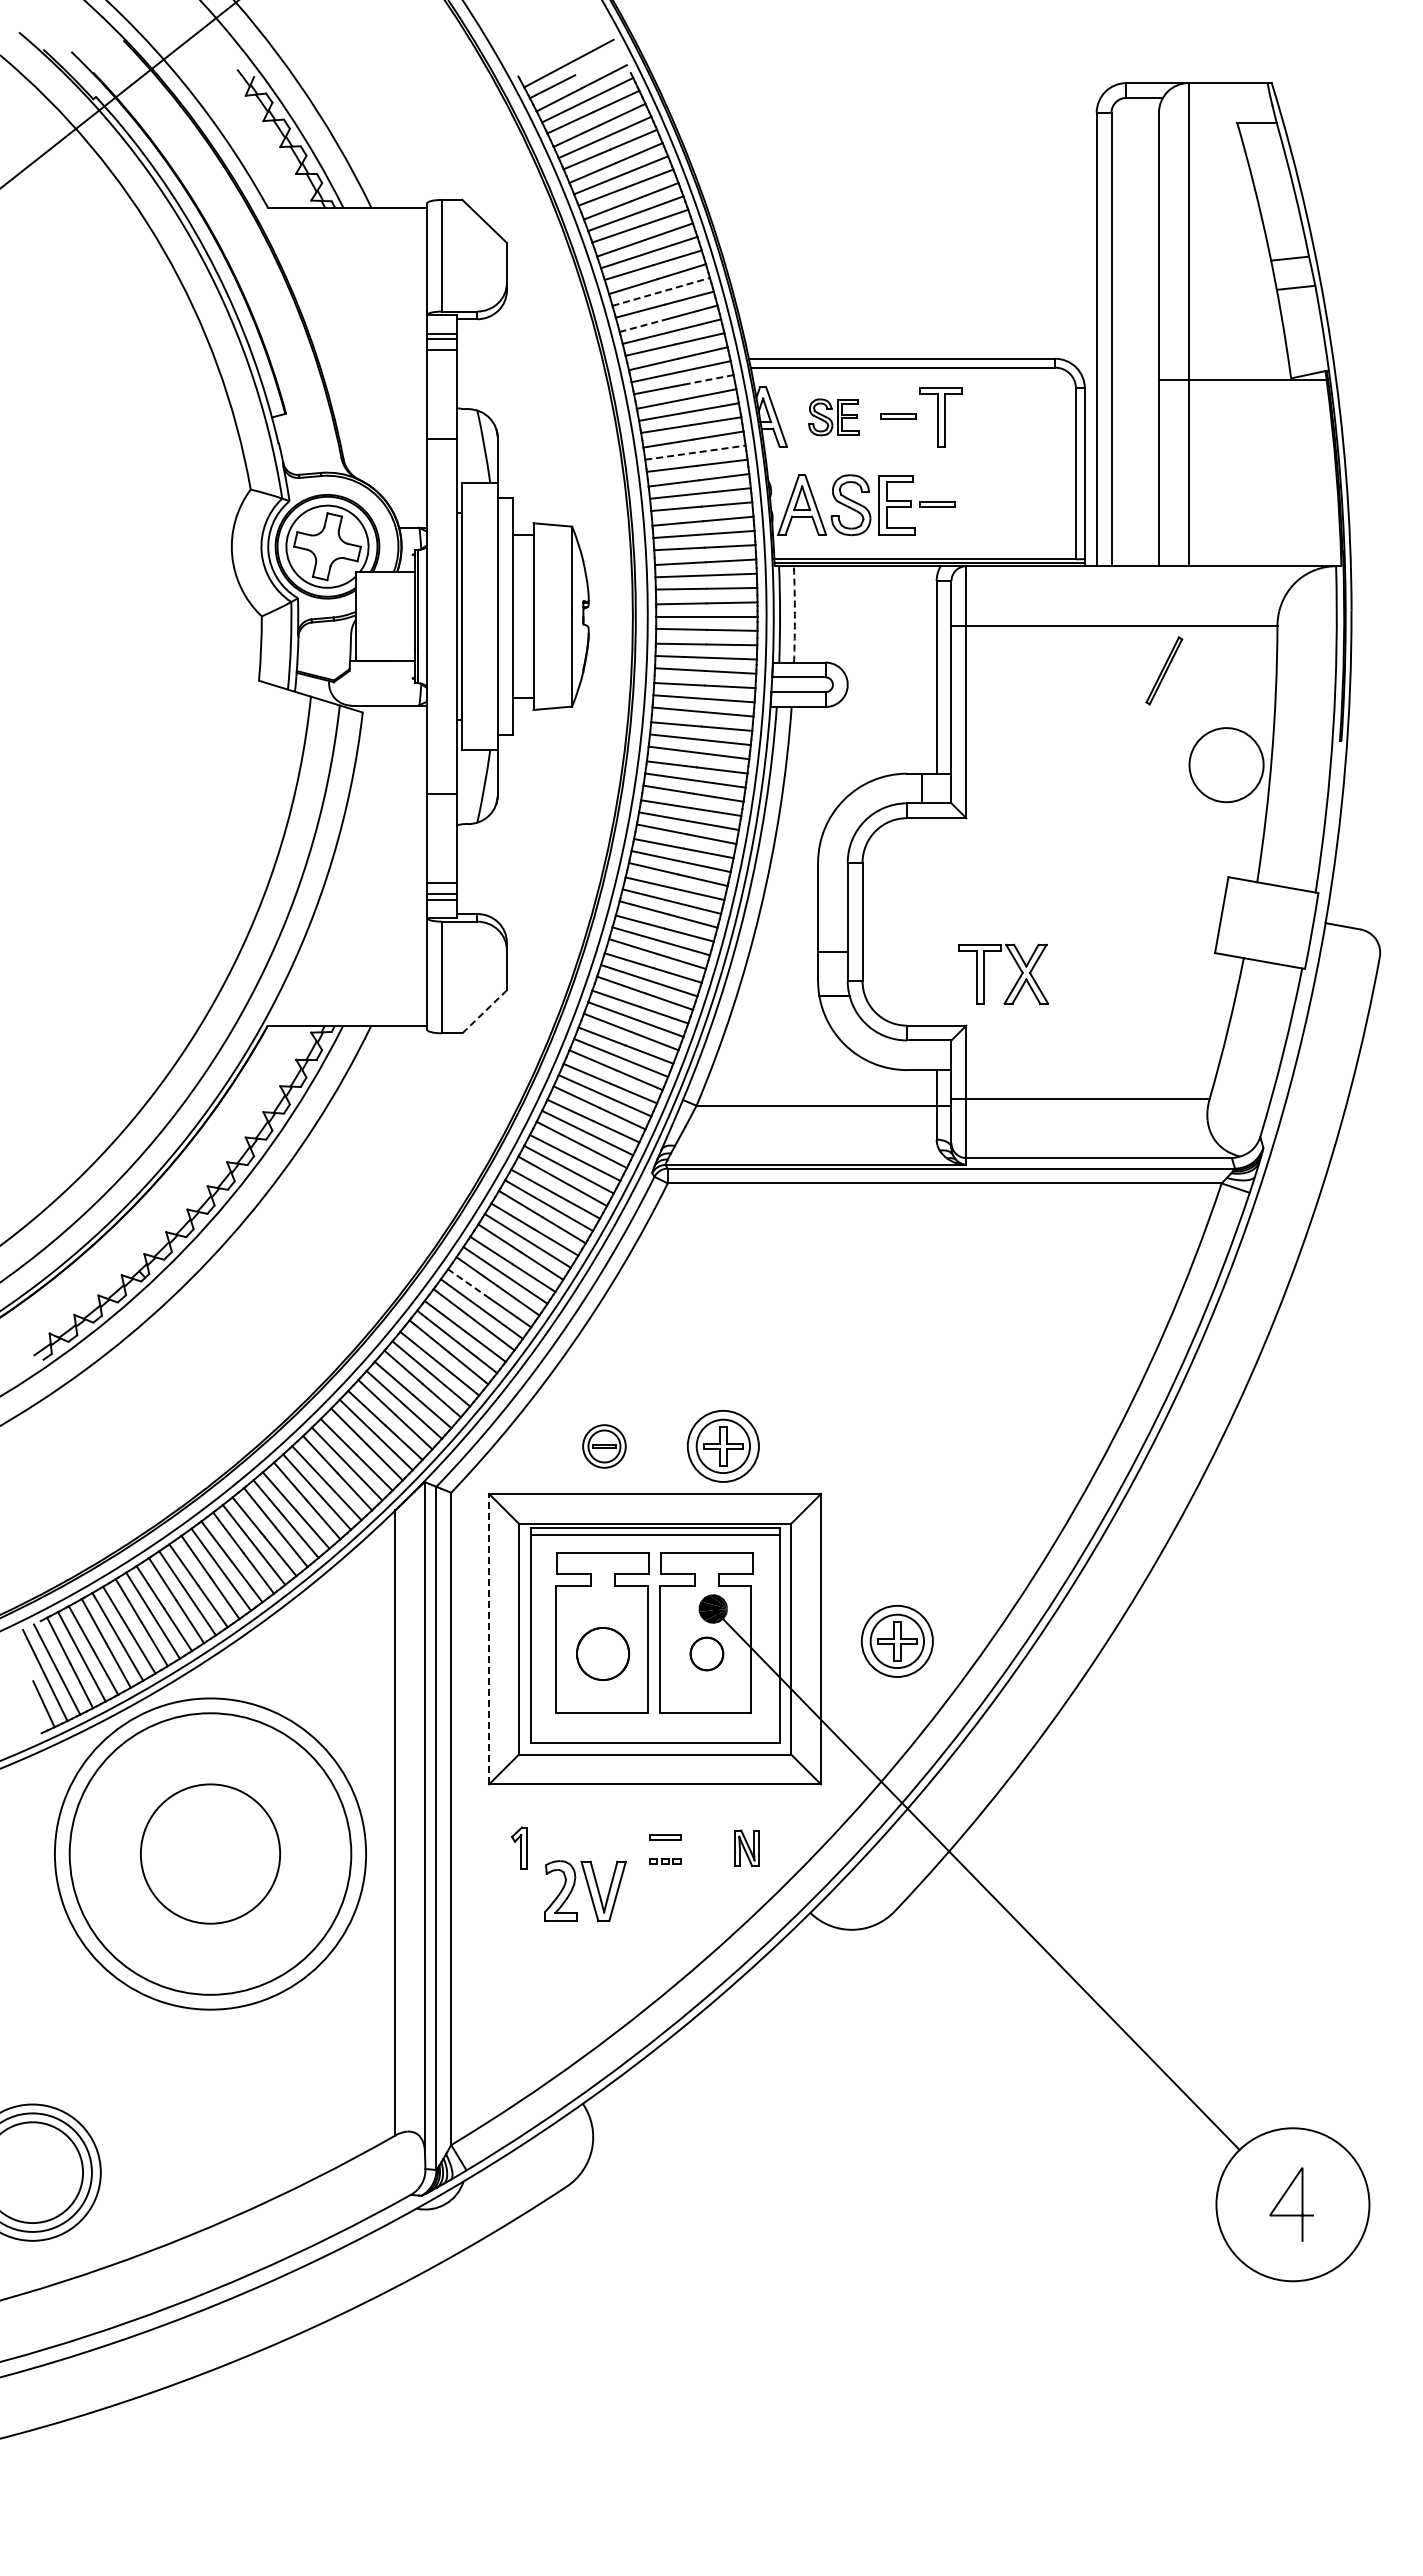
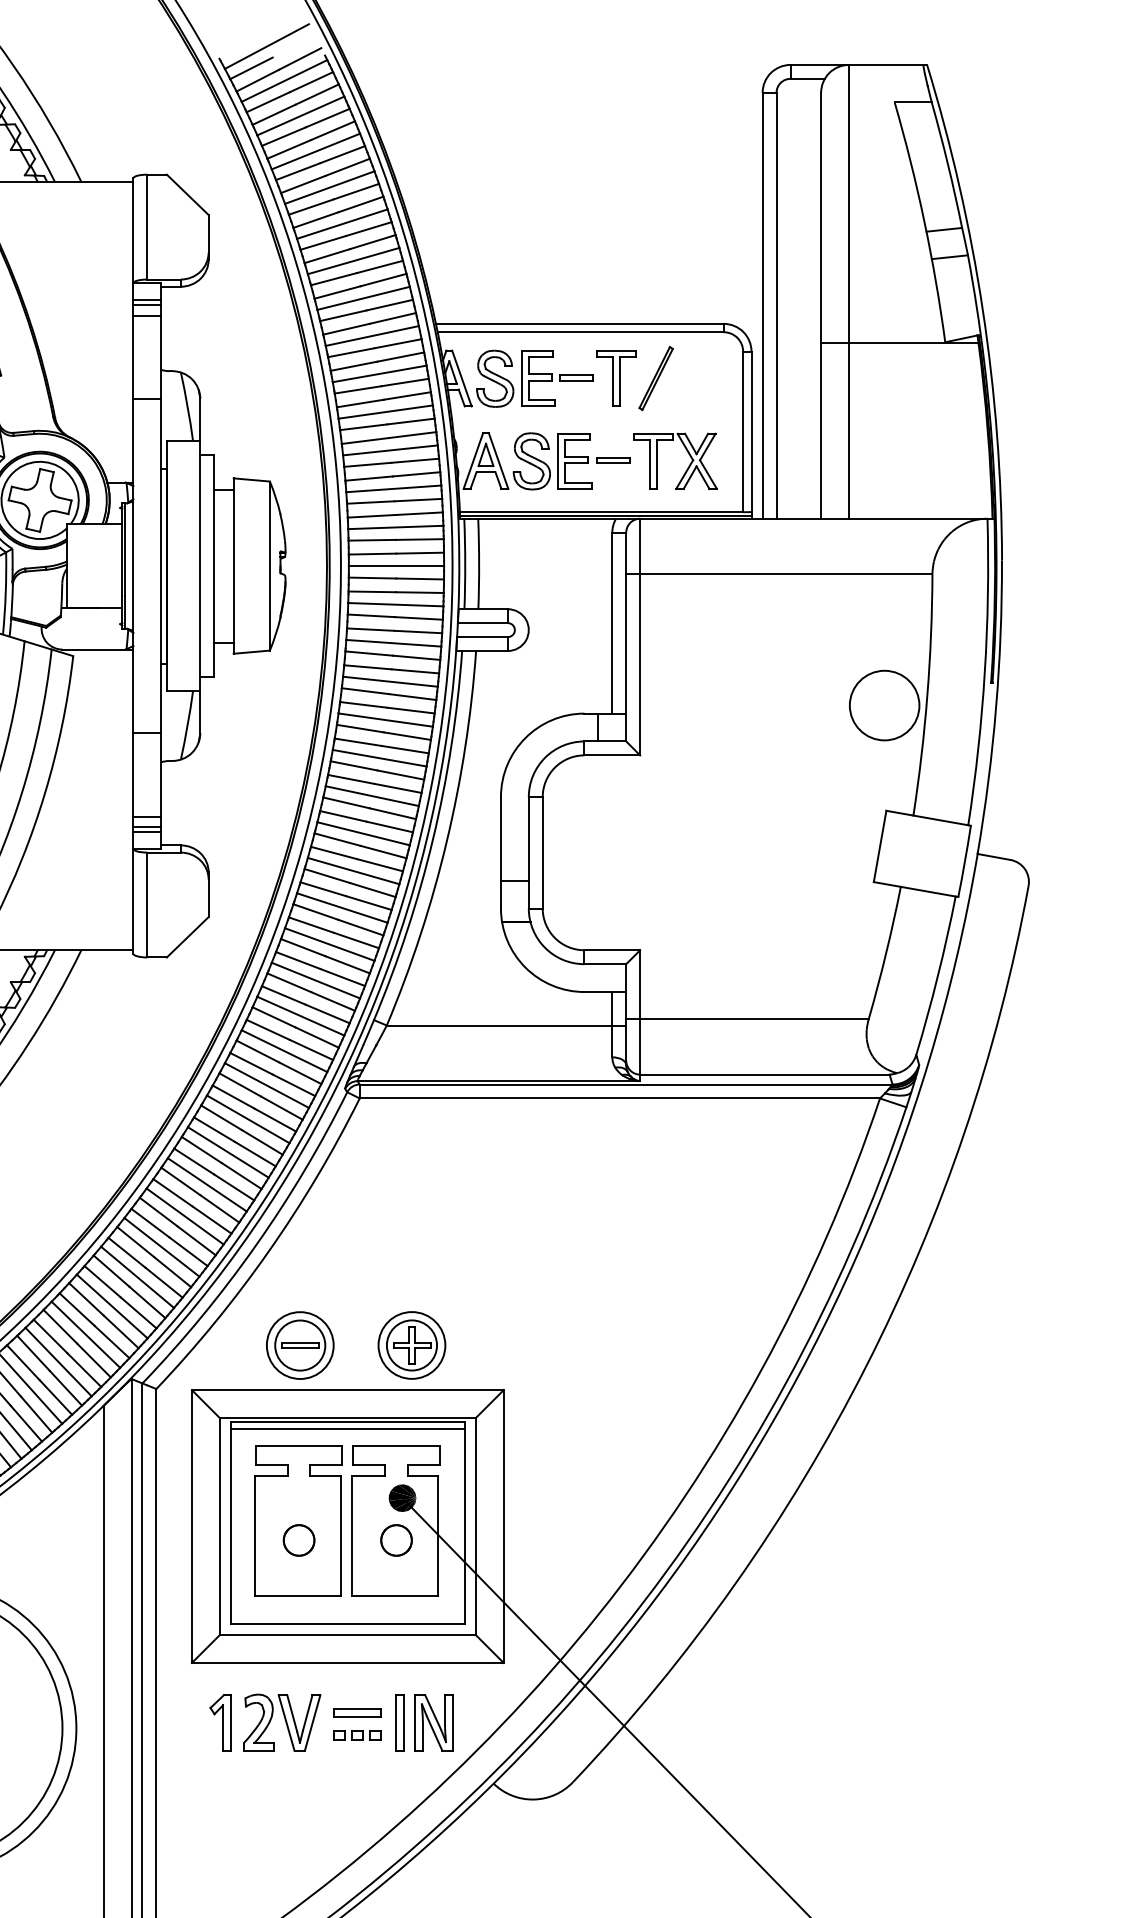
line: (661, 291) -> (353, 260), dashed -> solid
line: (643, 325) -> (336, 292), dashed -> solid
line: (709, 379) -> (398, 343), dashed -> solid
part: (833, 417) -> (515, 379), size x1.67
line: (695, 452) -> (385, 411), dashed -> solid
arc: (794, 614) -> (478, 564), dashed -> solid
part: (1164, 670) -> (656, 378), moved
part: (1017, 979) -> (688, 466), moved
line: (484, 1011) -> (187, 936), dashed -> solid
line: (468, 1283) -> (172, 1192), dashed -> solid
part: (604, 1446) -> (300, 1345), size x1.67
line: (489, 1638) -> (192, 1525), dashed -> solid
part: (896, 1641) -> (574, 1528), removed
part: (603, 1653) -> (299, 1540), size x0.62
part: (665, 1837) -> (357, 1712), size x1.67
part: (519, 1847) -> (220, 1722), size x1.43
part: (710, 1848) -> (399, 1723), added
part: (746, 1848) -> (433, 1723), size x1.67
part: (665, 1861) -> (357, 1735), size x1.67
part: (585, 1890) -> (282, 1722), moved

